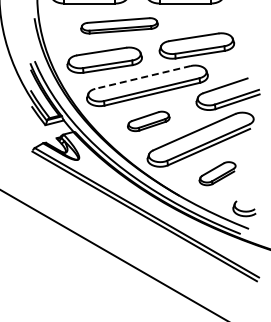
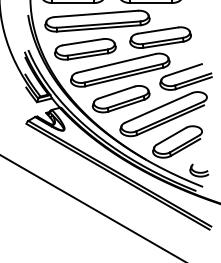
part: (119, 25) -> (97, 20), size x1.67
line: (142, 77) -> (116, 63), dashed -> solid
part: (148, 121) -> (121, 99), size x1.67
part: (217, 173) -> (177, 141), size x1.67

